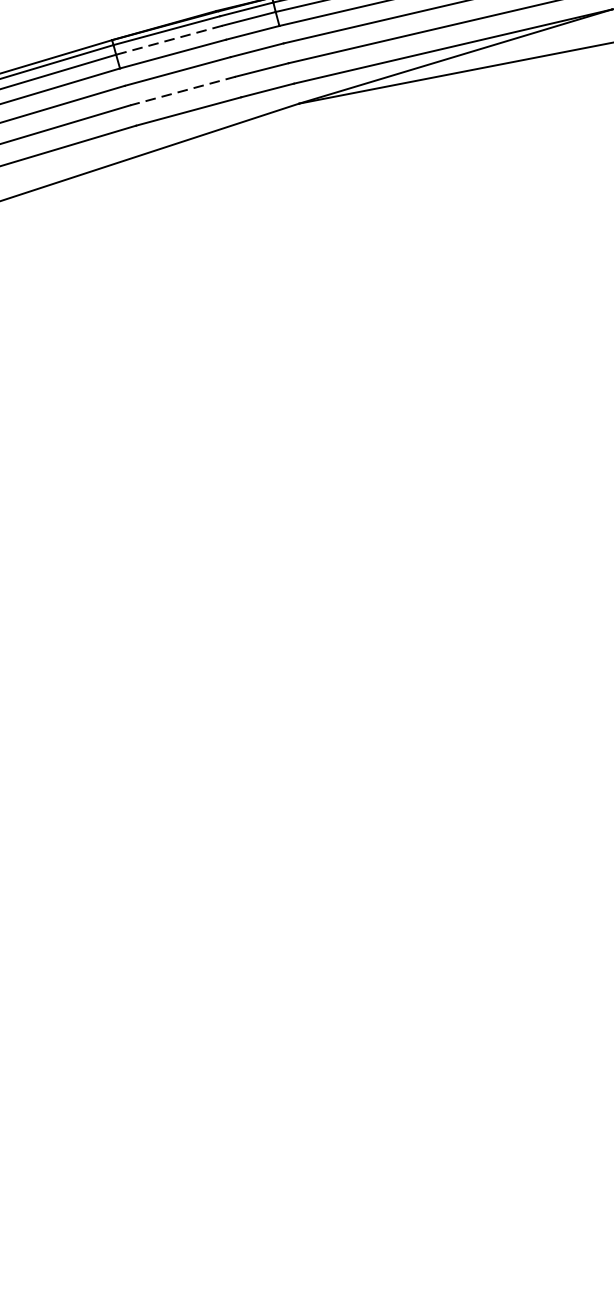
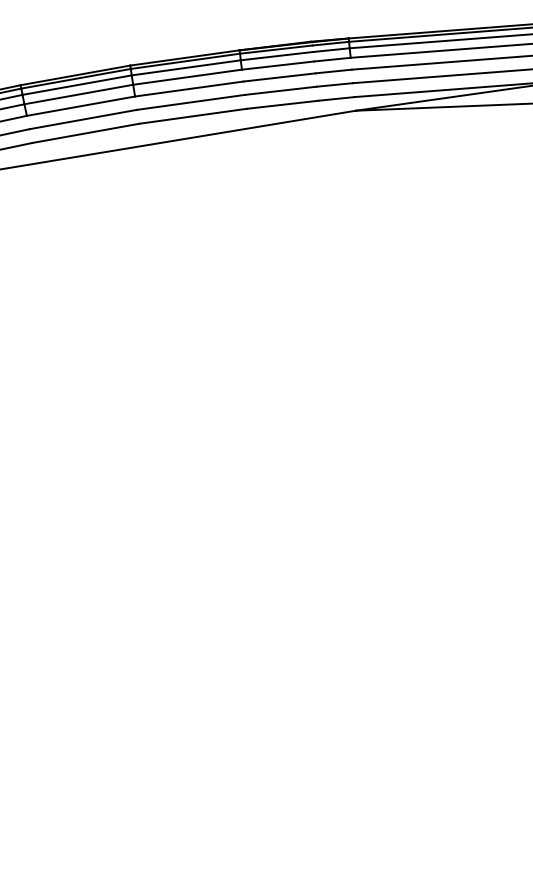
line: (169, 40) -> (277, 56), dashed -> solid
line: (182, 90) -> (280, 90), dashed -> solid

